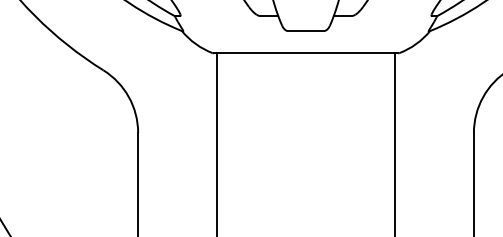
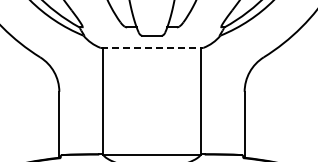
line: (306, 52) -> (152, 47), solid -> dashed

